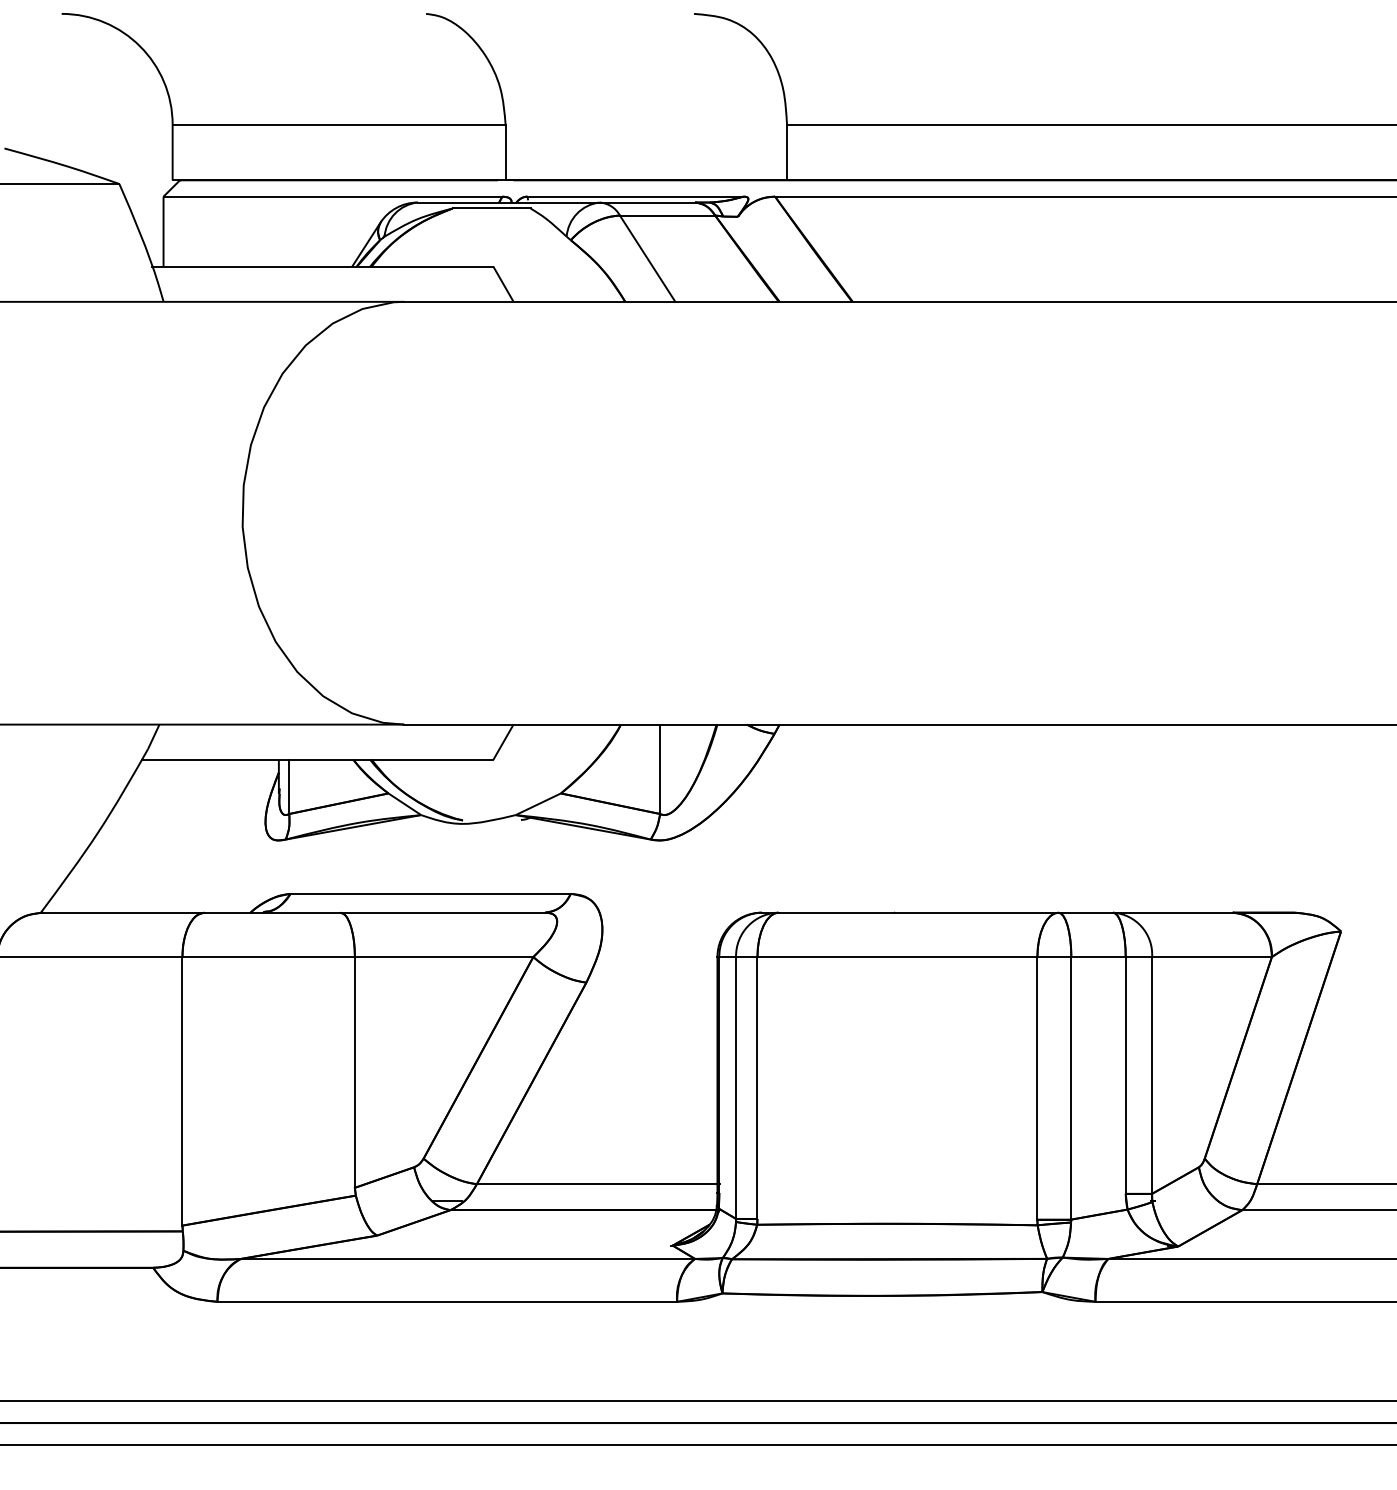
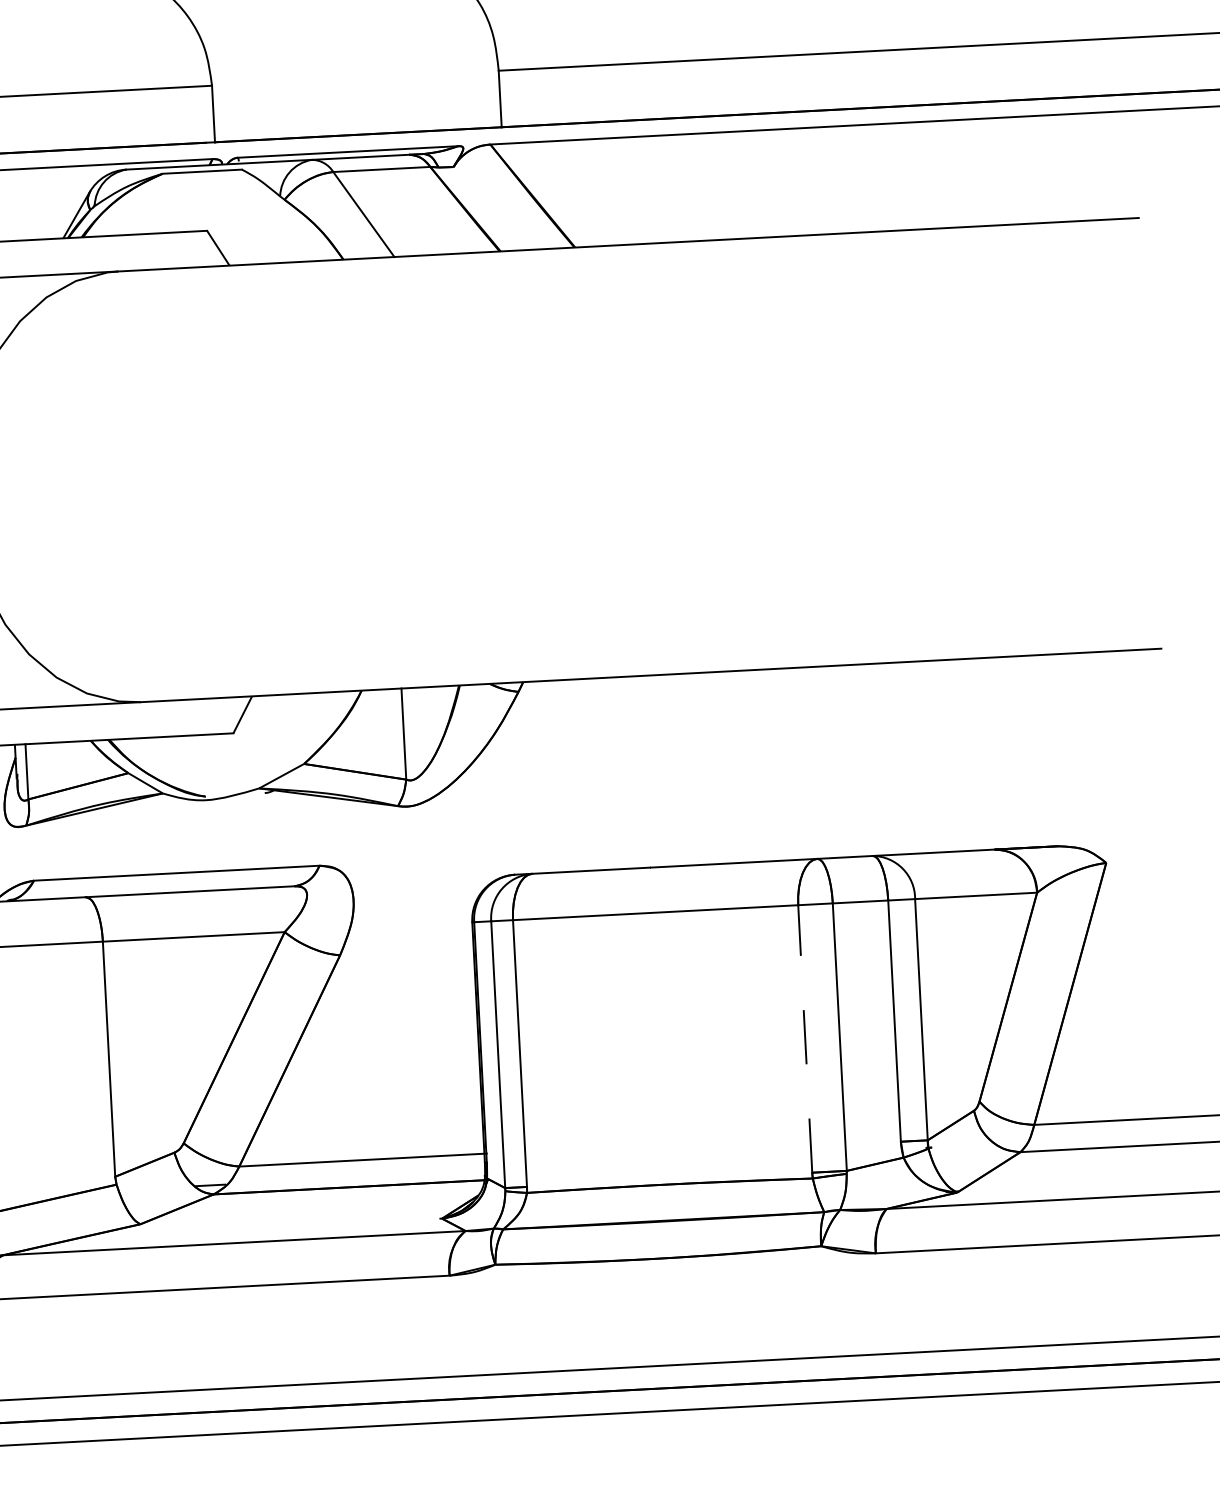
line: (1037, 1087) -> (805, 1038), solid -> dashed

